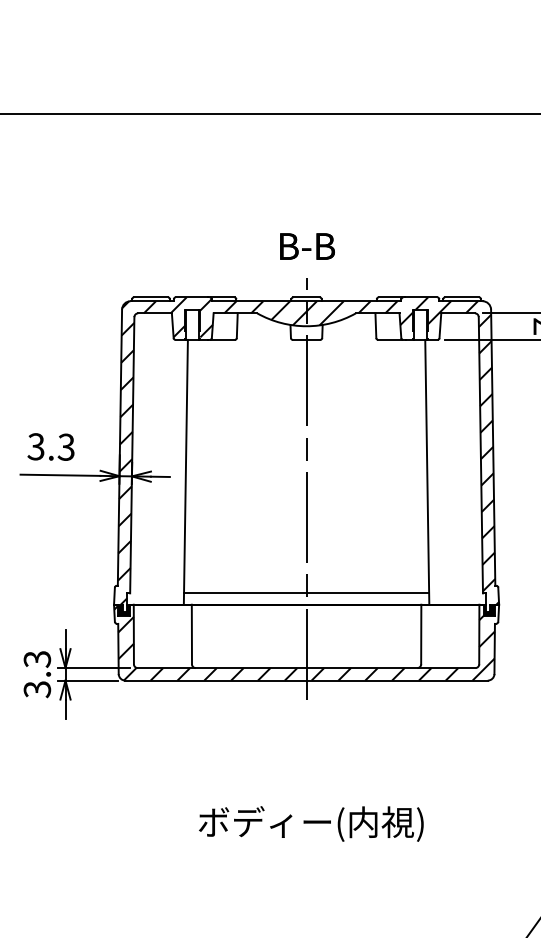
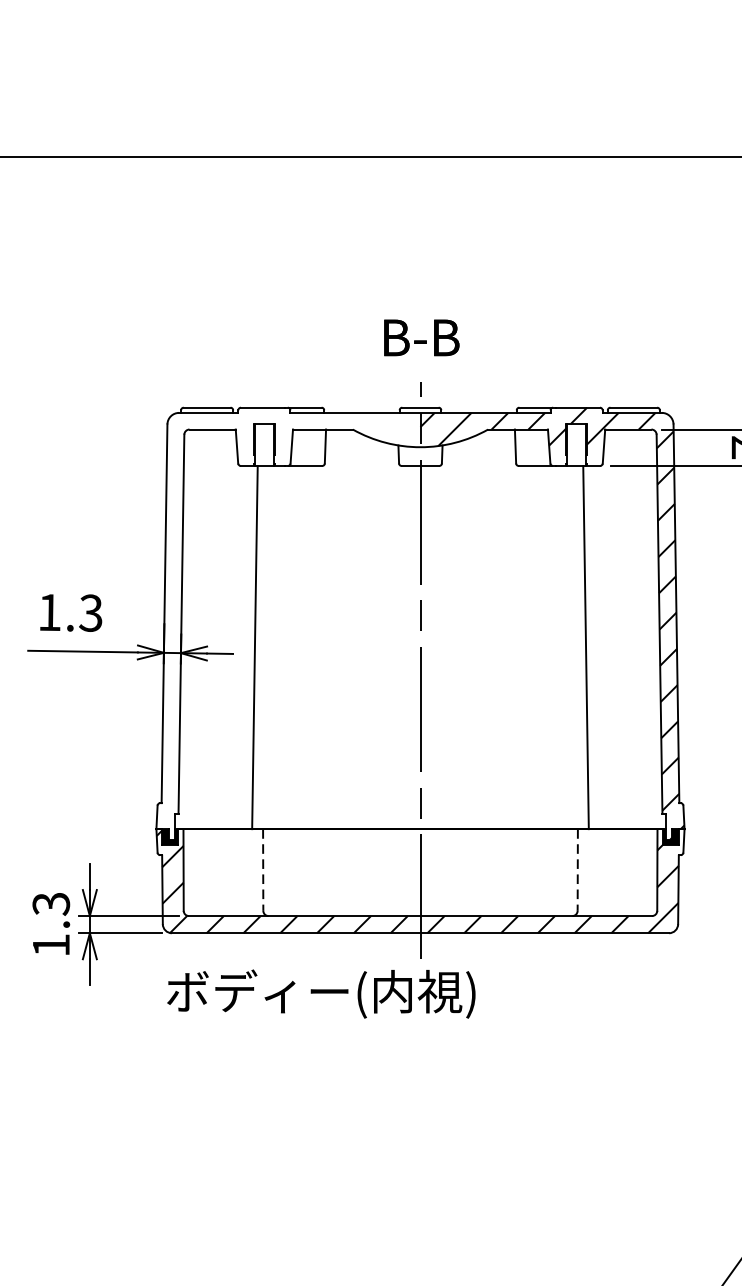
text: (35, 446) -> (48, 612), 3.3 -> 1.3
hatch: (211, 450) -> (290, 617), removed
line: (306, 593) -> (420, 813), removed
line: (191, 634) -> (262, 869), solid -> dashed
line: (421, 634) -> (578, 869), solid -> dashed
text: (37, 689) -> (51, 945), 3.3 -> 1.3
text: (311, 823) -> (321, 993), moved

